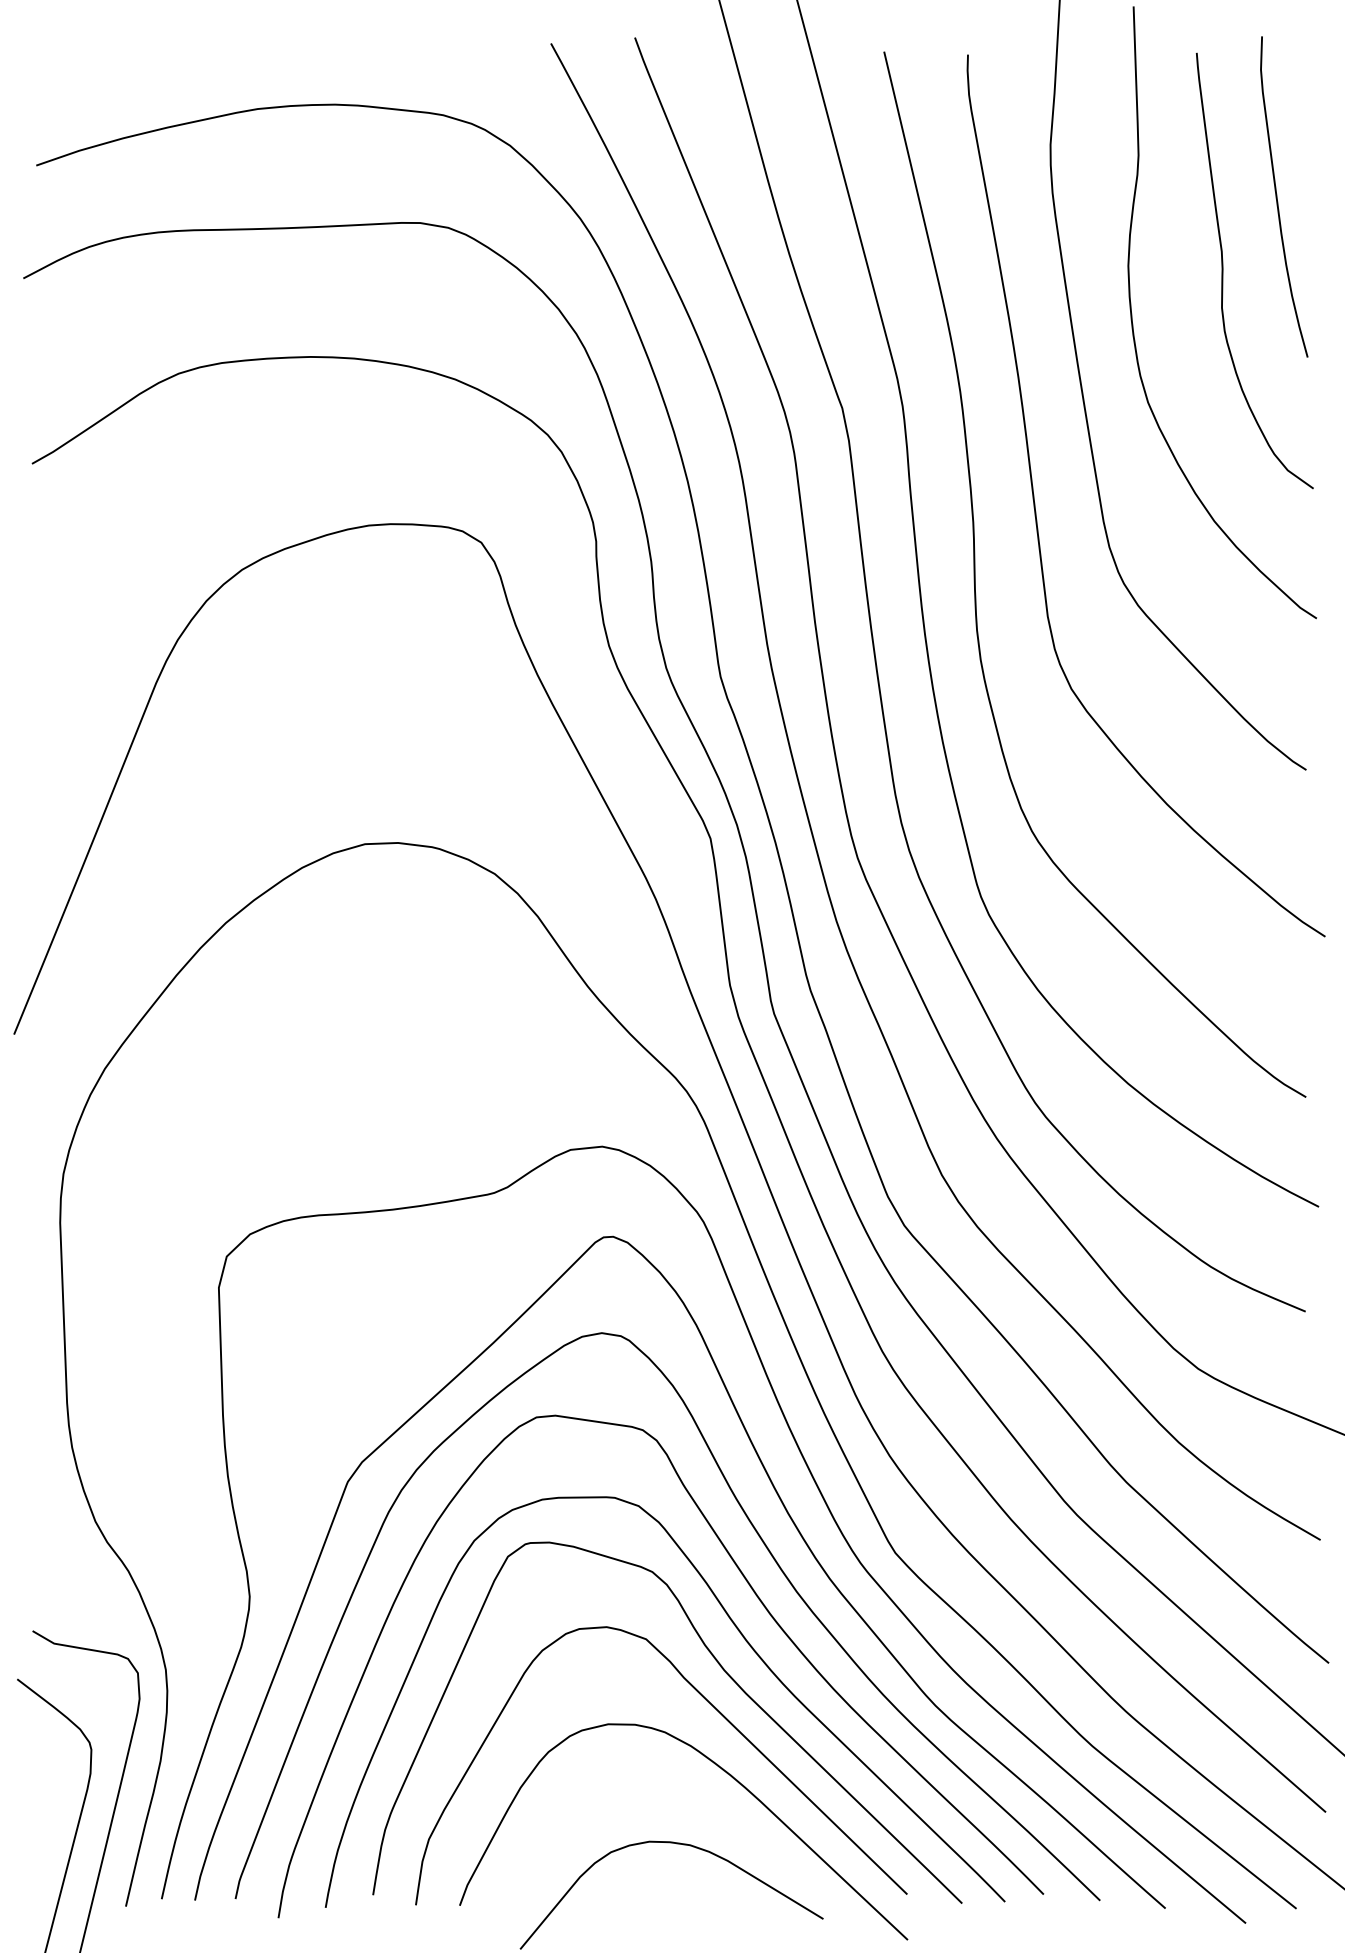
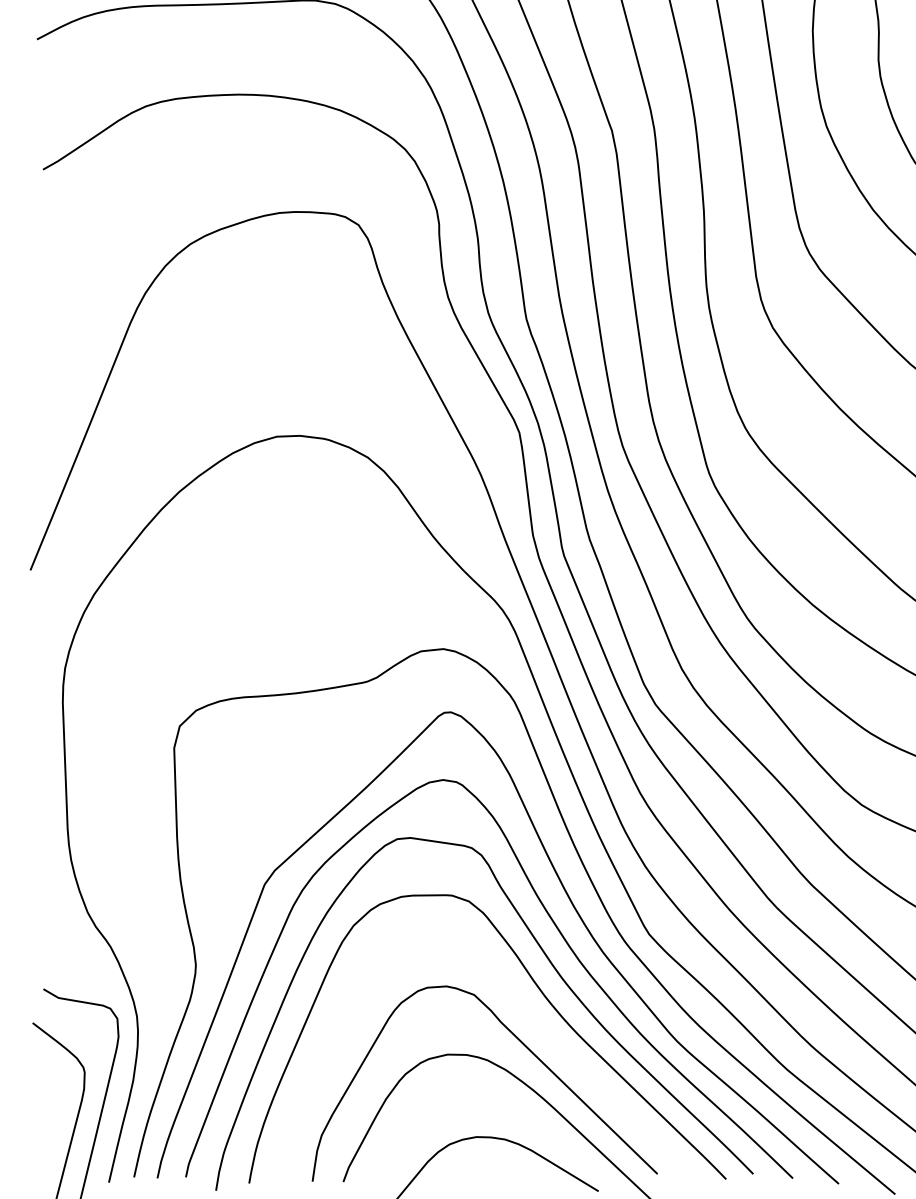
curve: (726, 1674) -> (530, 1019), removed

